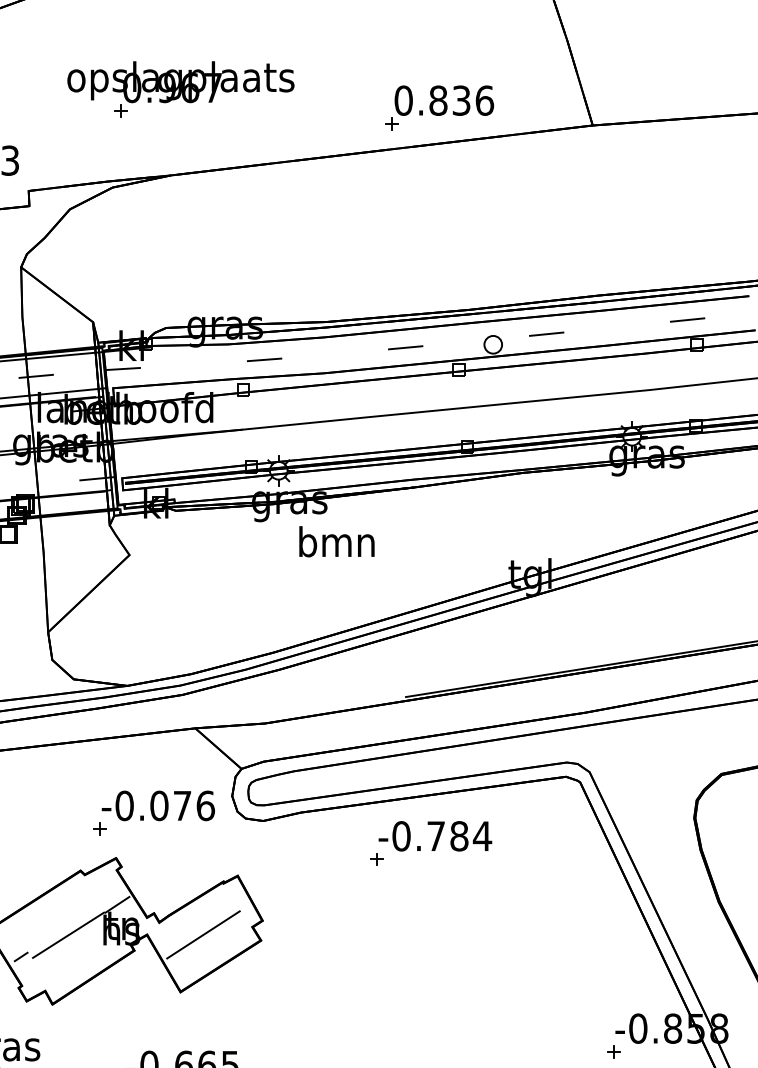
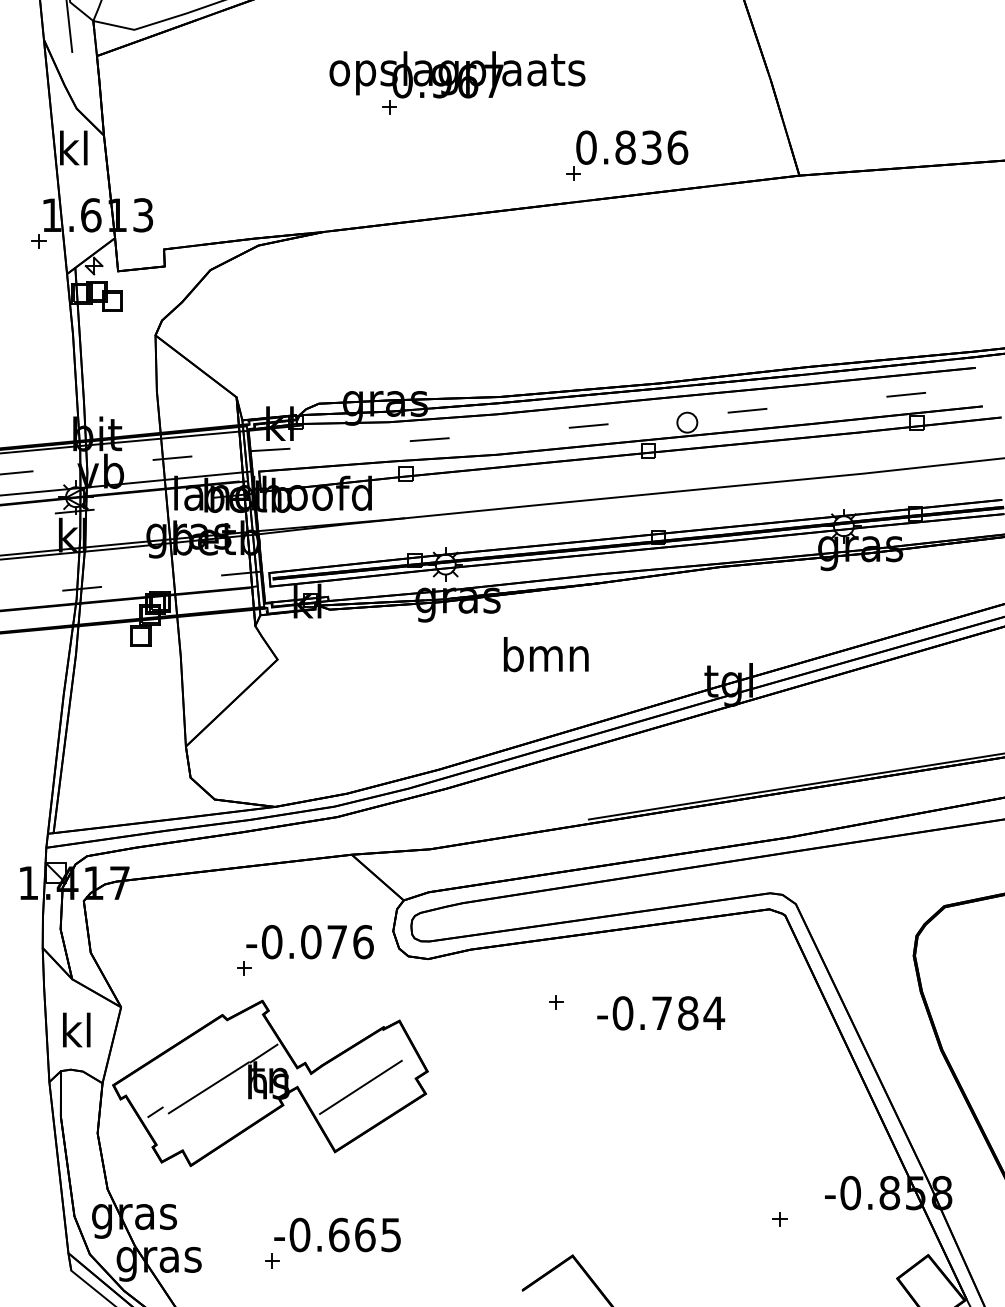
part: (180, 88) -> (457, 82), moved
text: (336, 541) -> (545, 654), moved
text: (435, 836) -> (661, 1013), moved
part: (613, 1052) -> (779, 1219), moved

